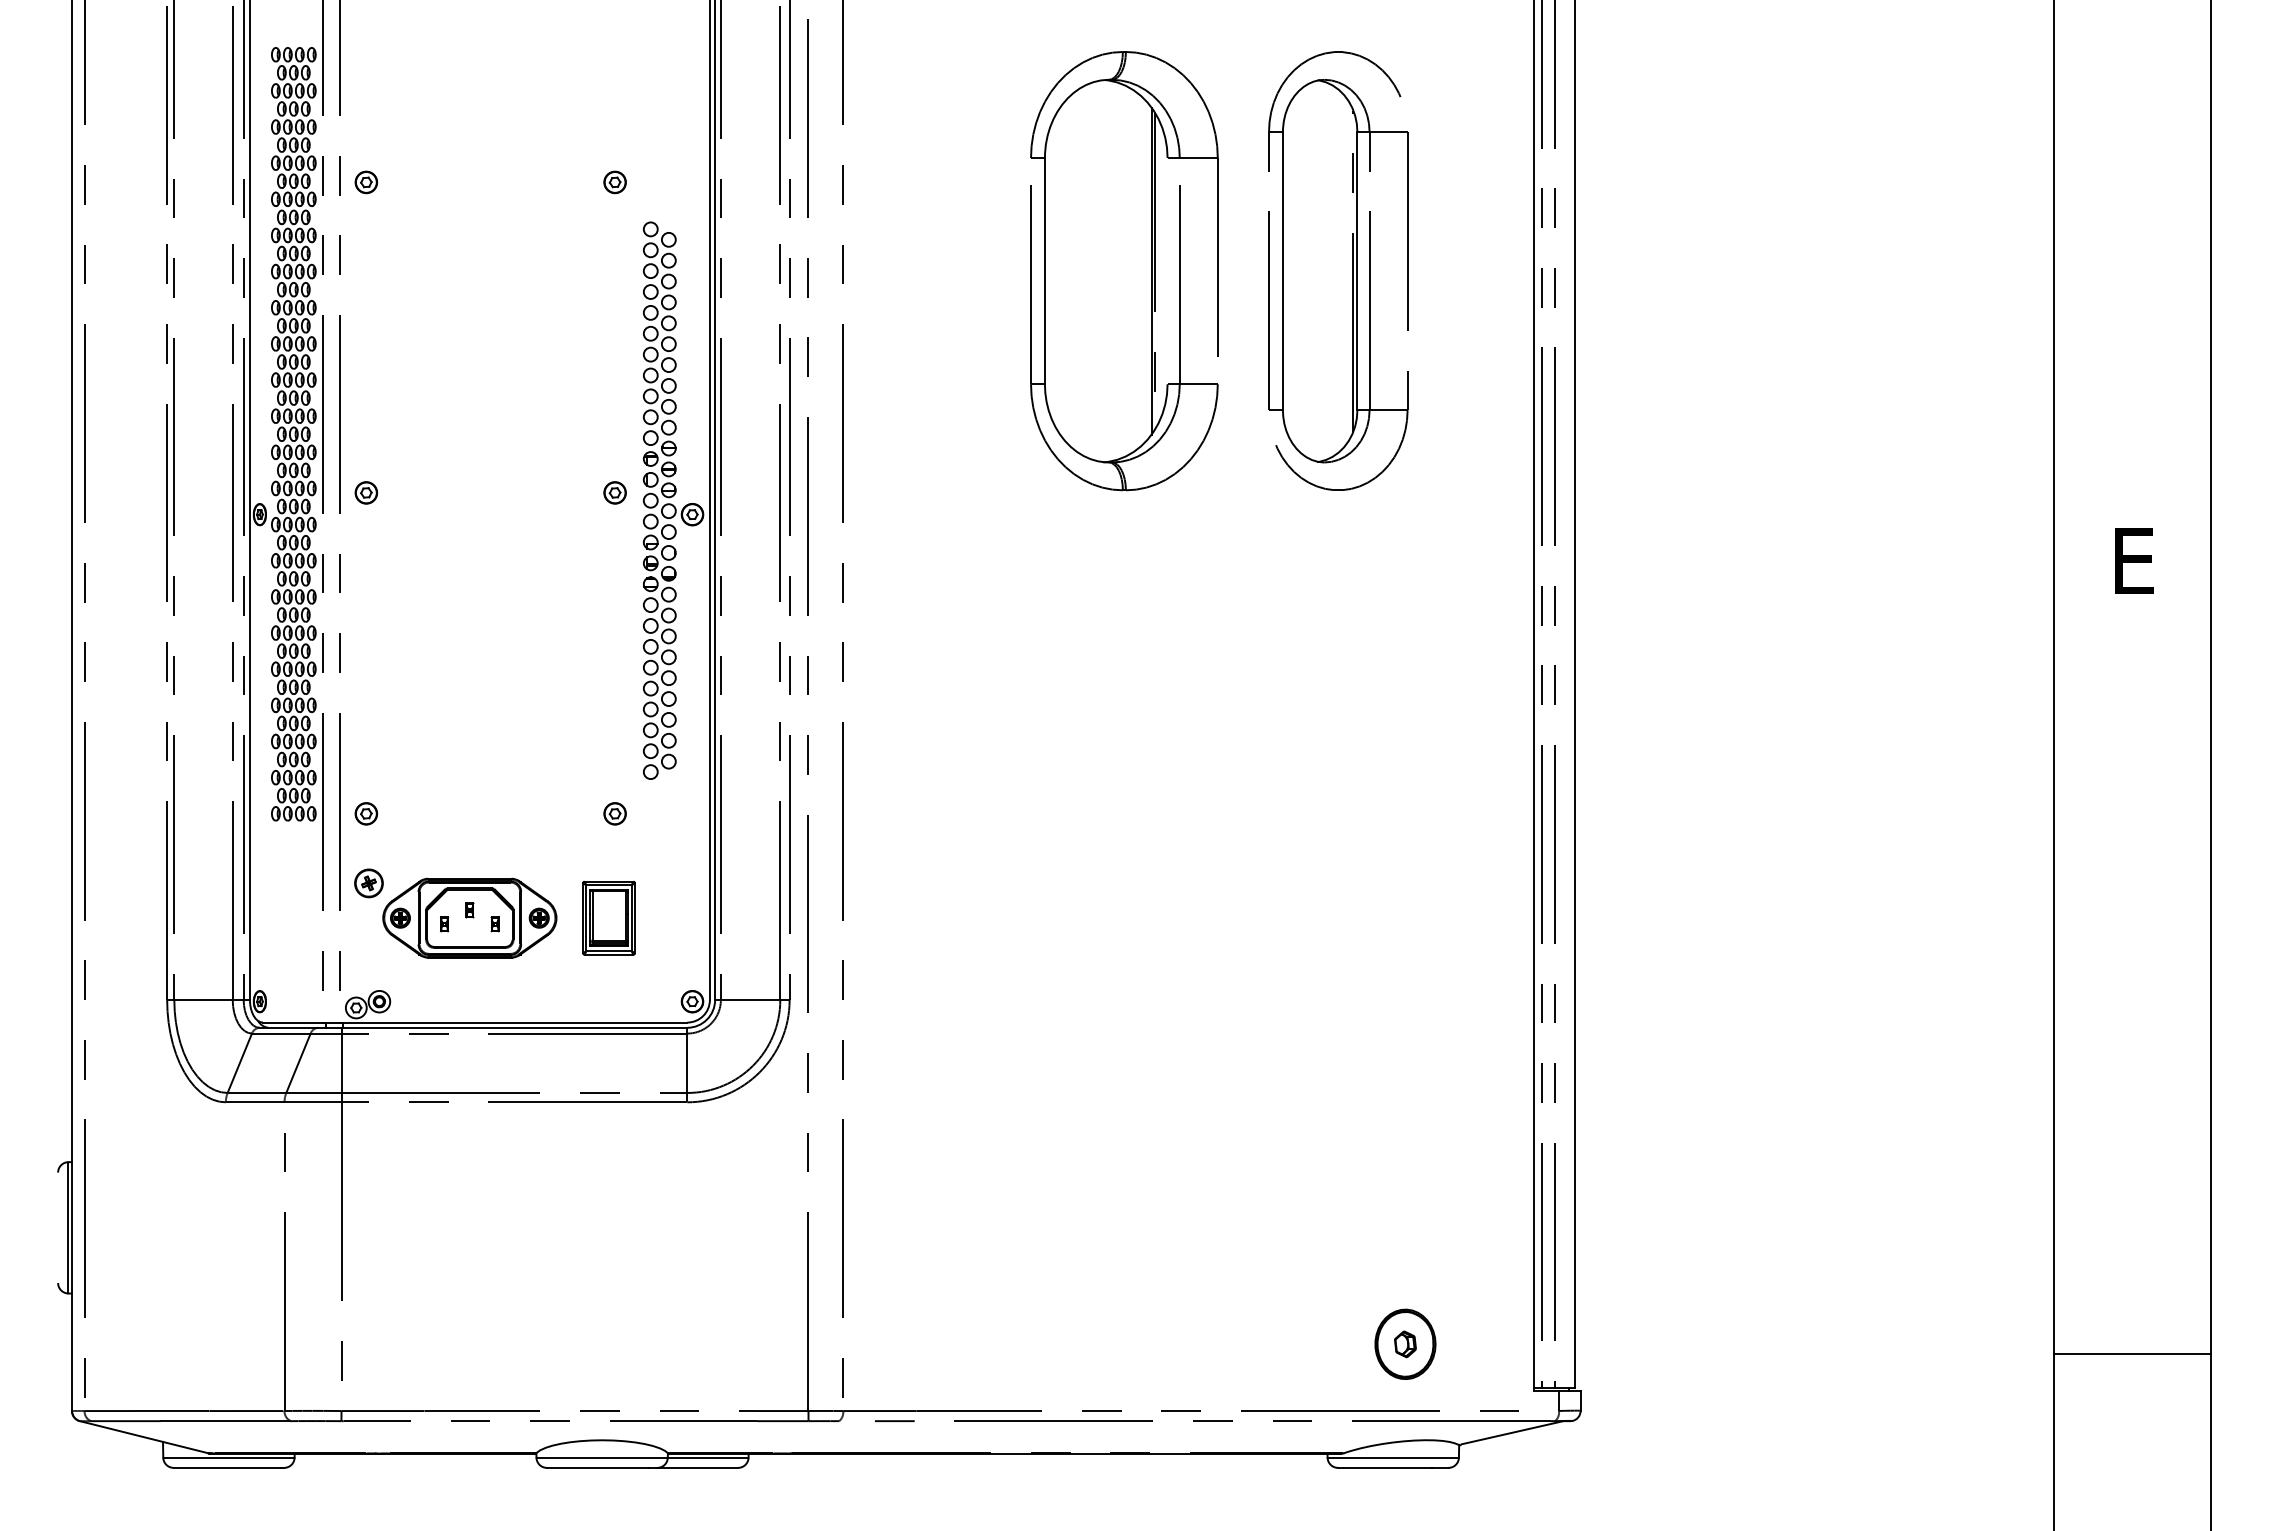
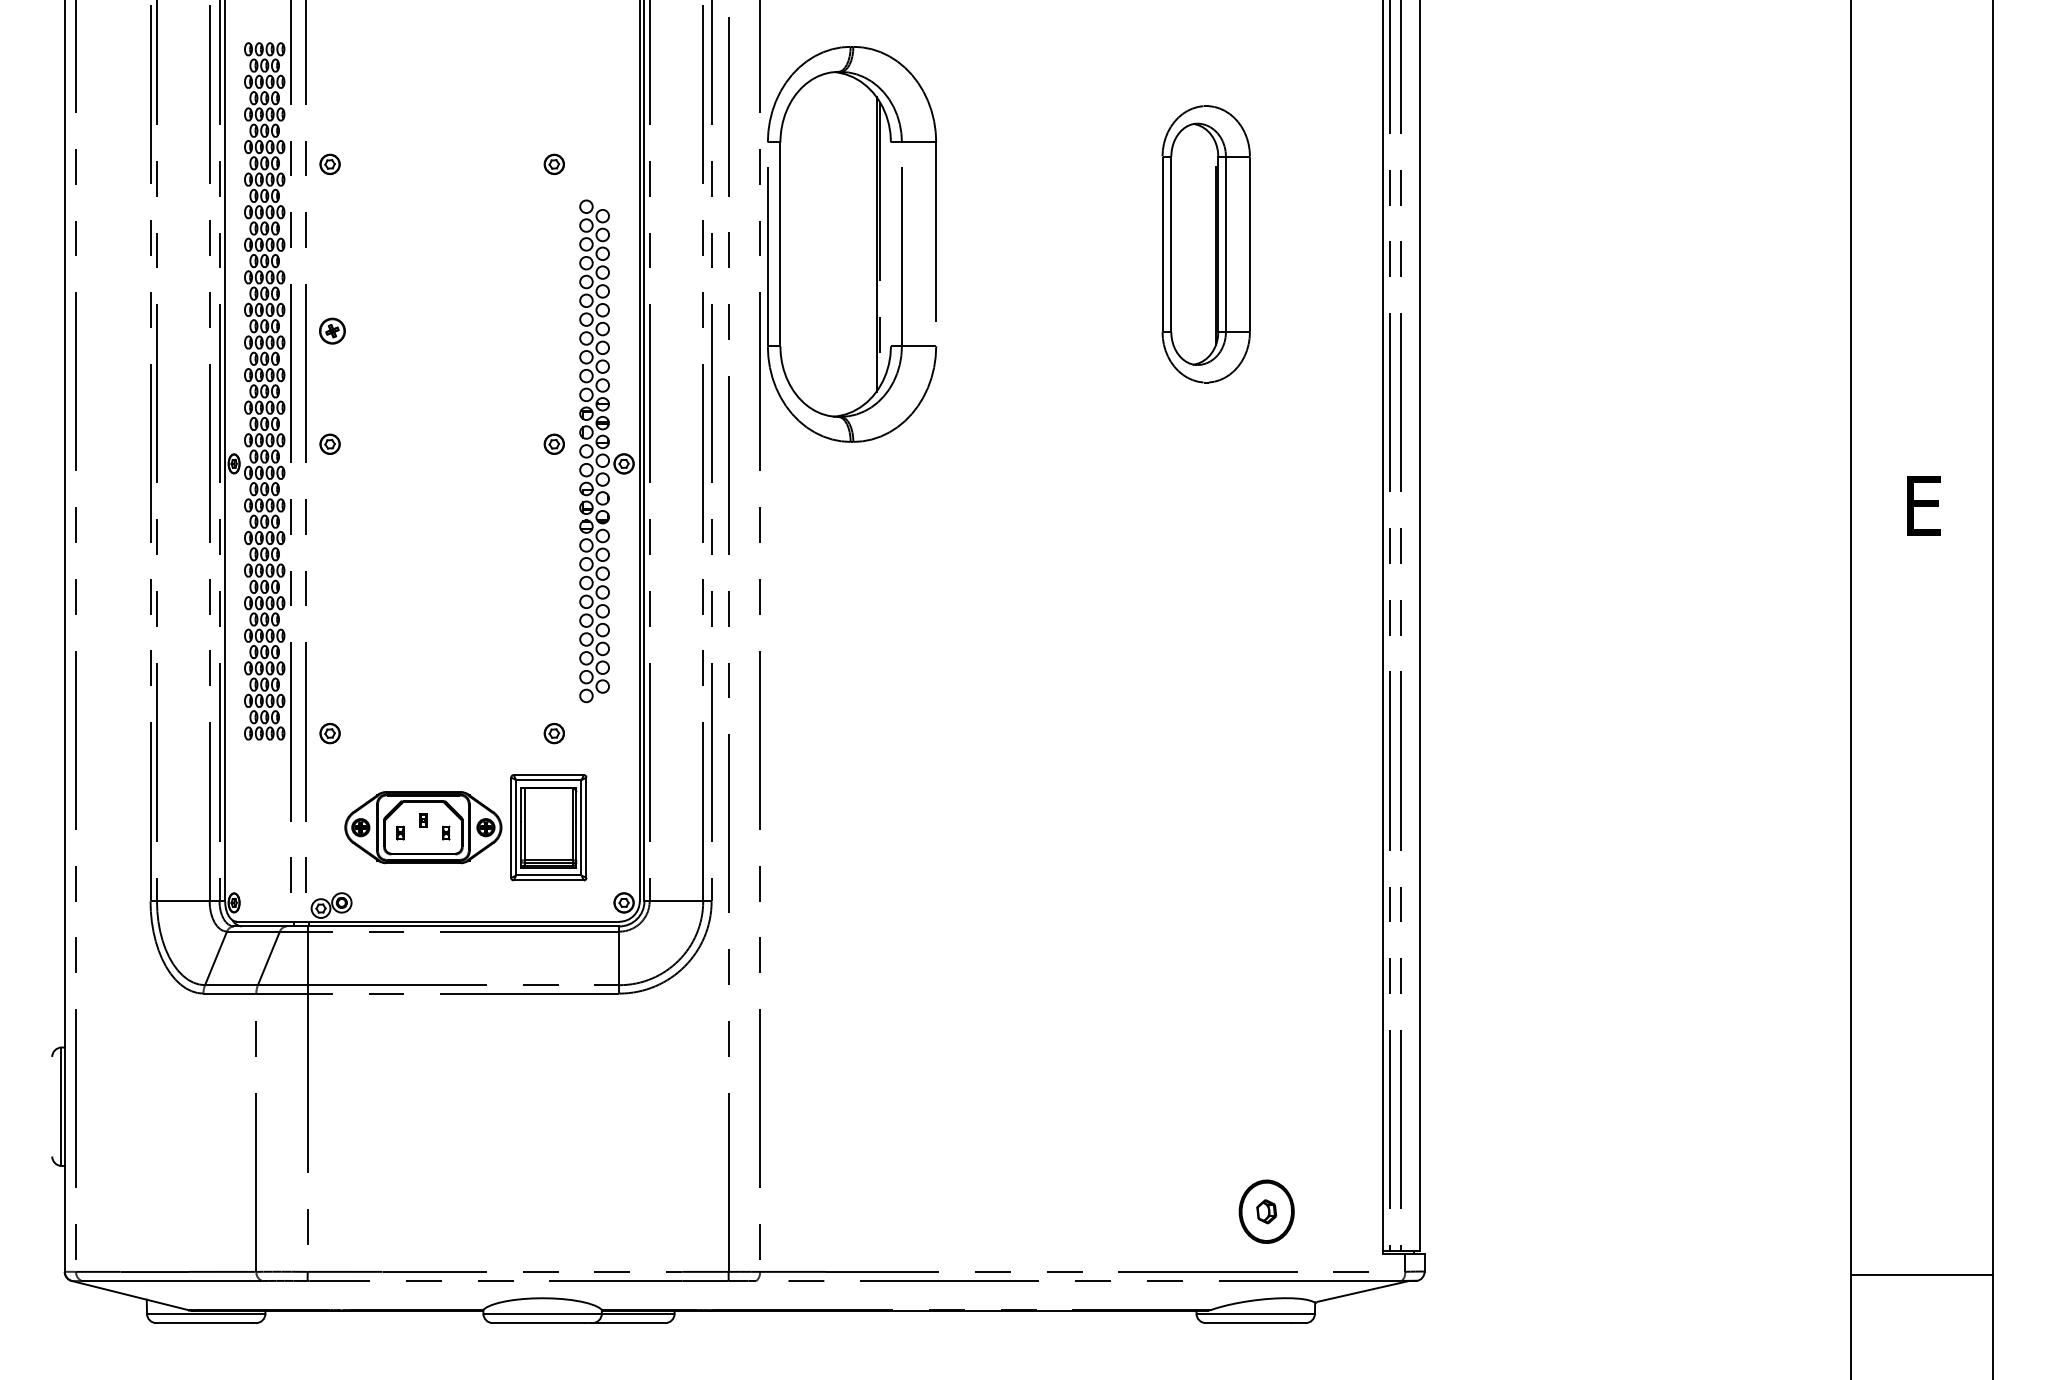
part: (1338, 270) -> (1206, 243), size x0.7
part: (1124, 271) -> (852, 244), moved
part: (368, 883) -> (332, 331), moved
part: (608, 917) -> (548, 827), size x1.6
line: (2132, 1353) -> (1922, 1275), moved

